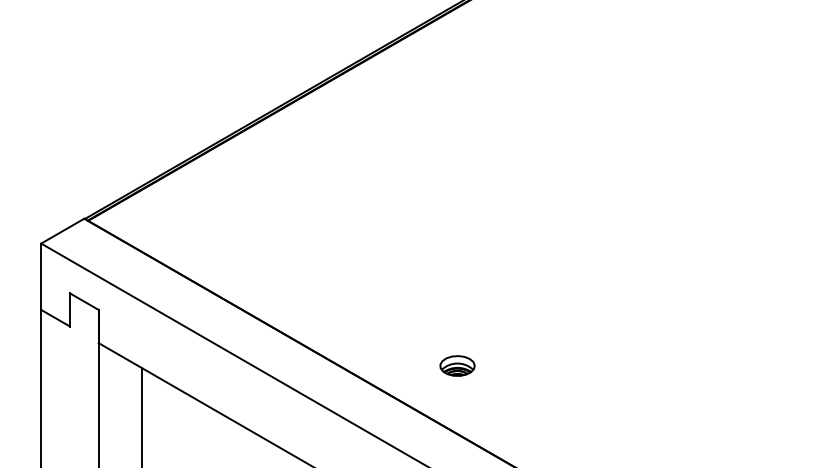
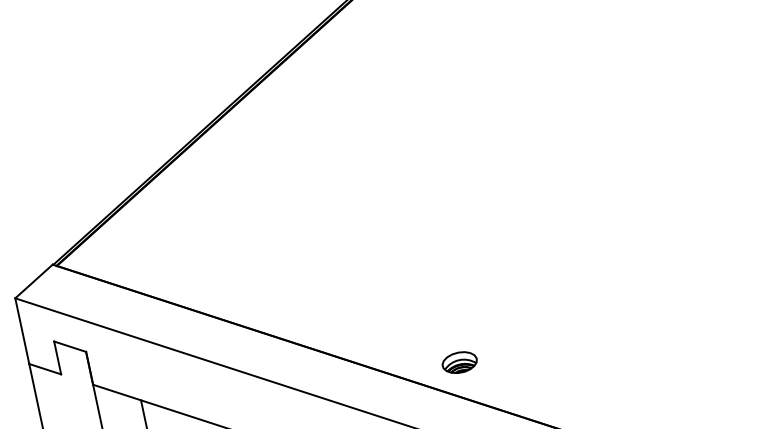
part: (457, 365) -> (459, 362), moved

